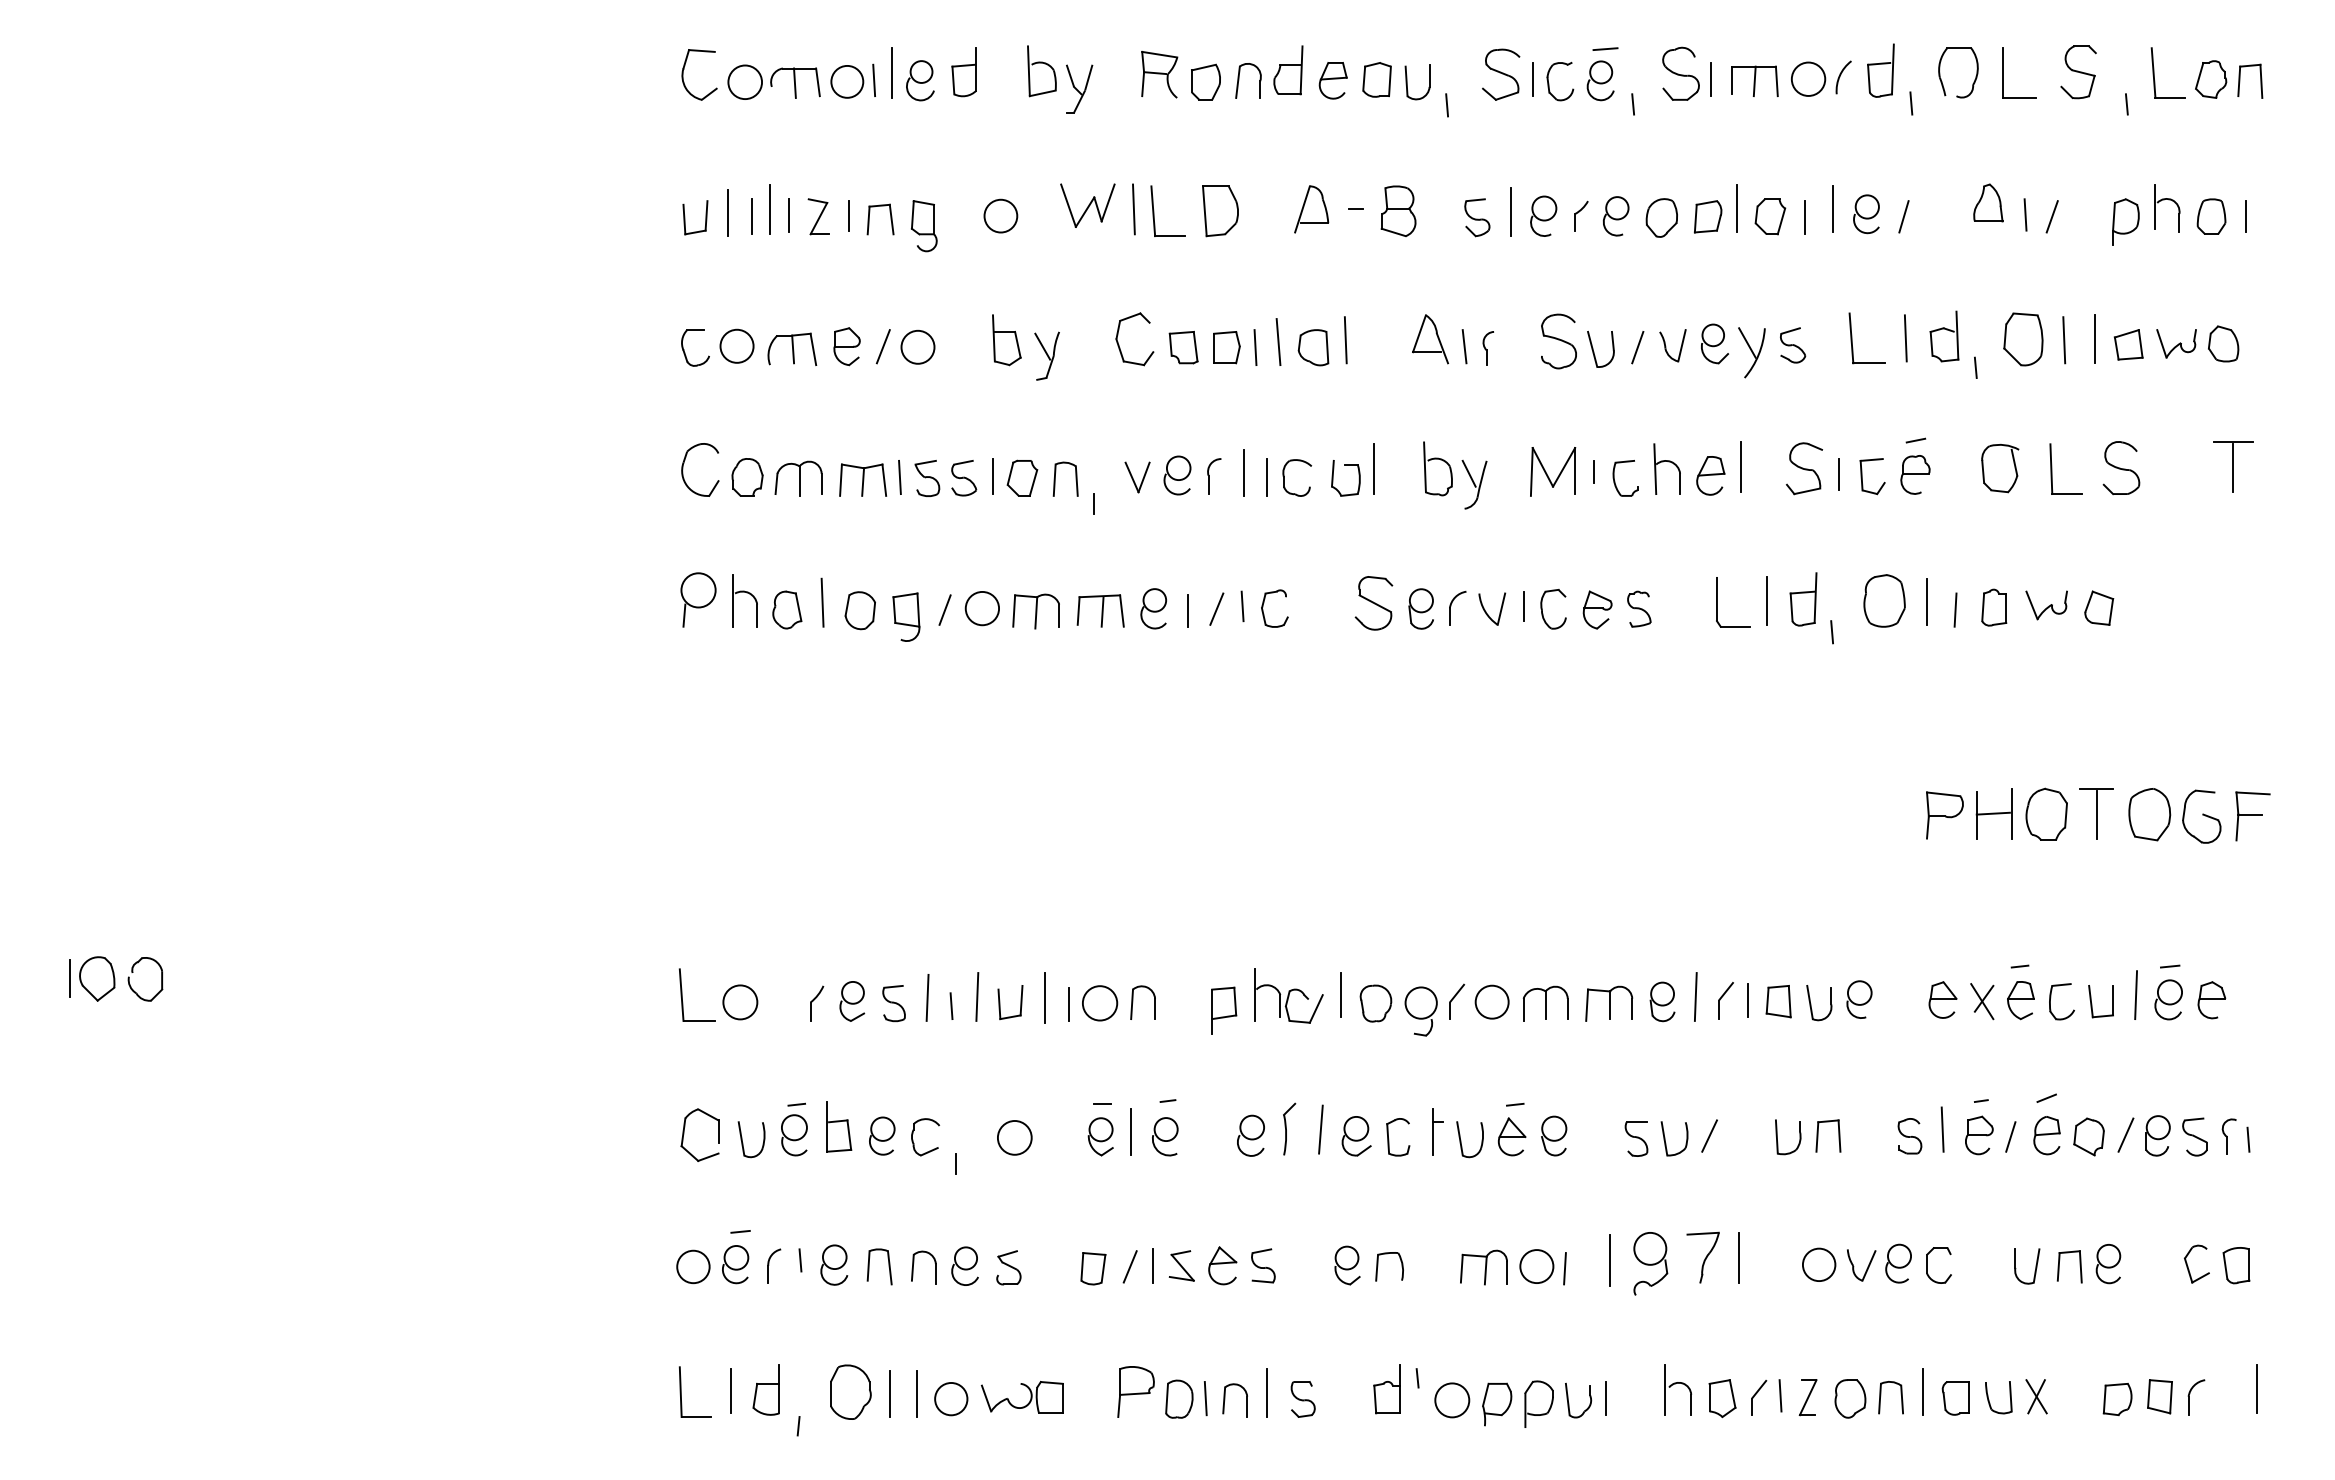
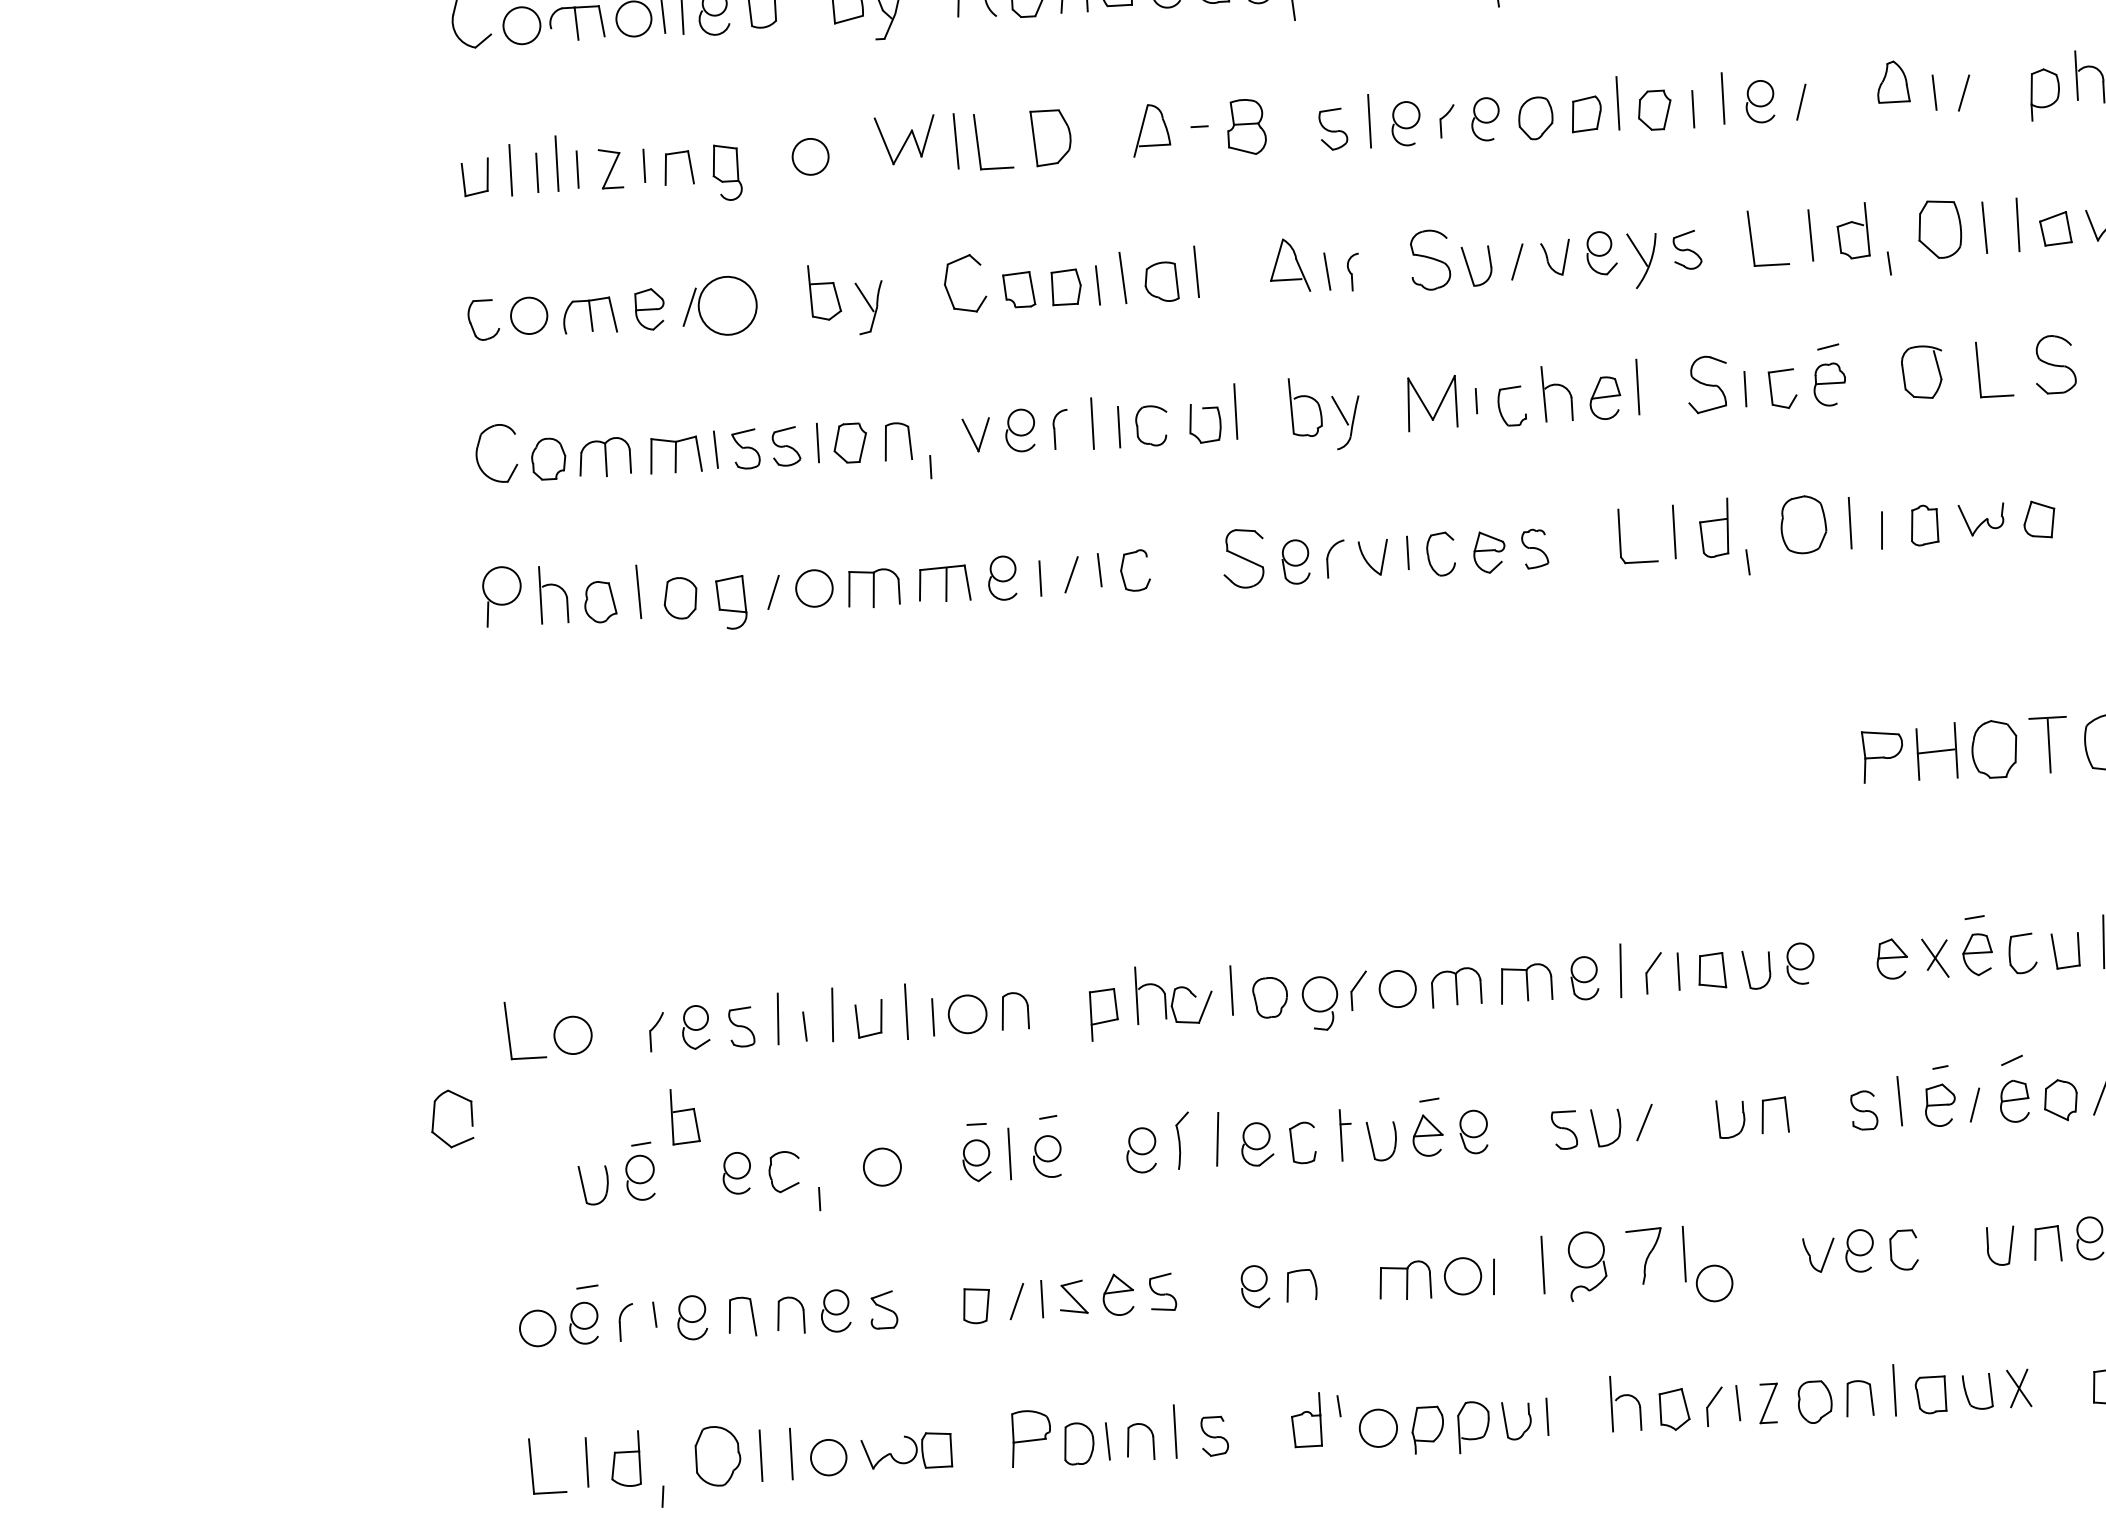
circle: (917, 346) -> (727, 304), size x1.6
part: (839, 1126) -> (685, 1116), moved
part: (684, 1134) -> (434, 1119), moved
circle: (1819, 1264) -> (1714, 1283), moved

